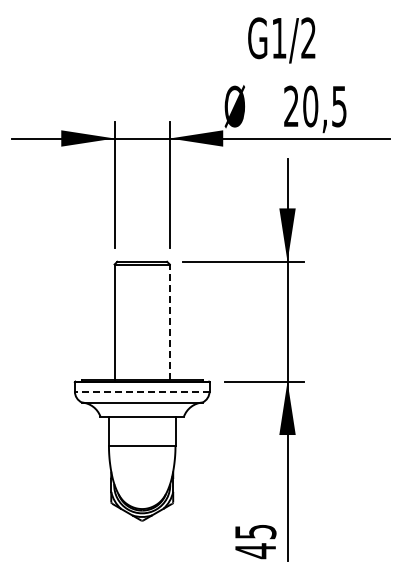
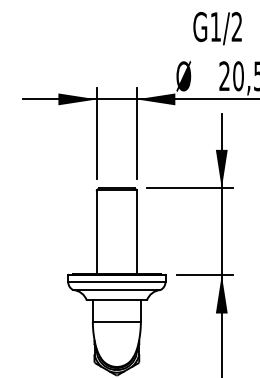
line: (169, 322) -> (136, 232), dashed -> solid
line: (141, 391) -> (116, 282), dashed -> solid

